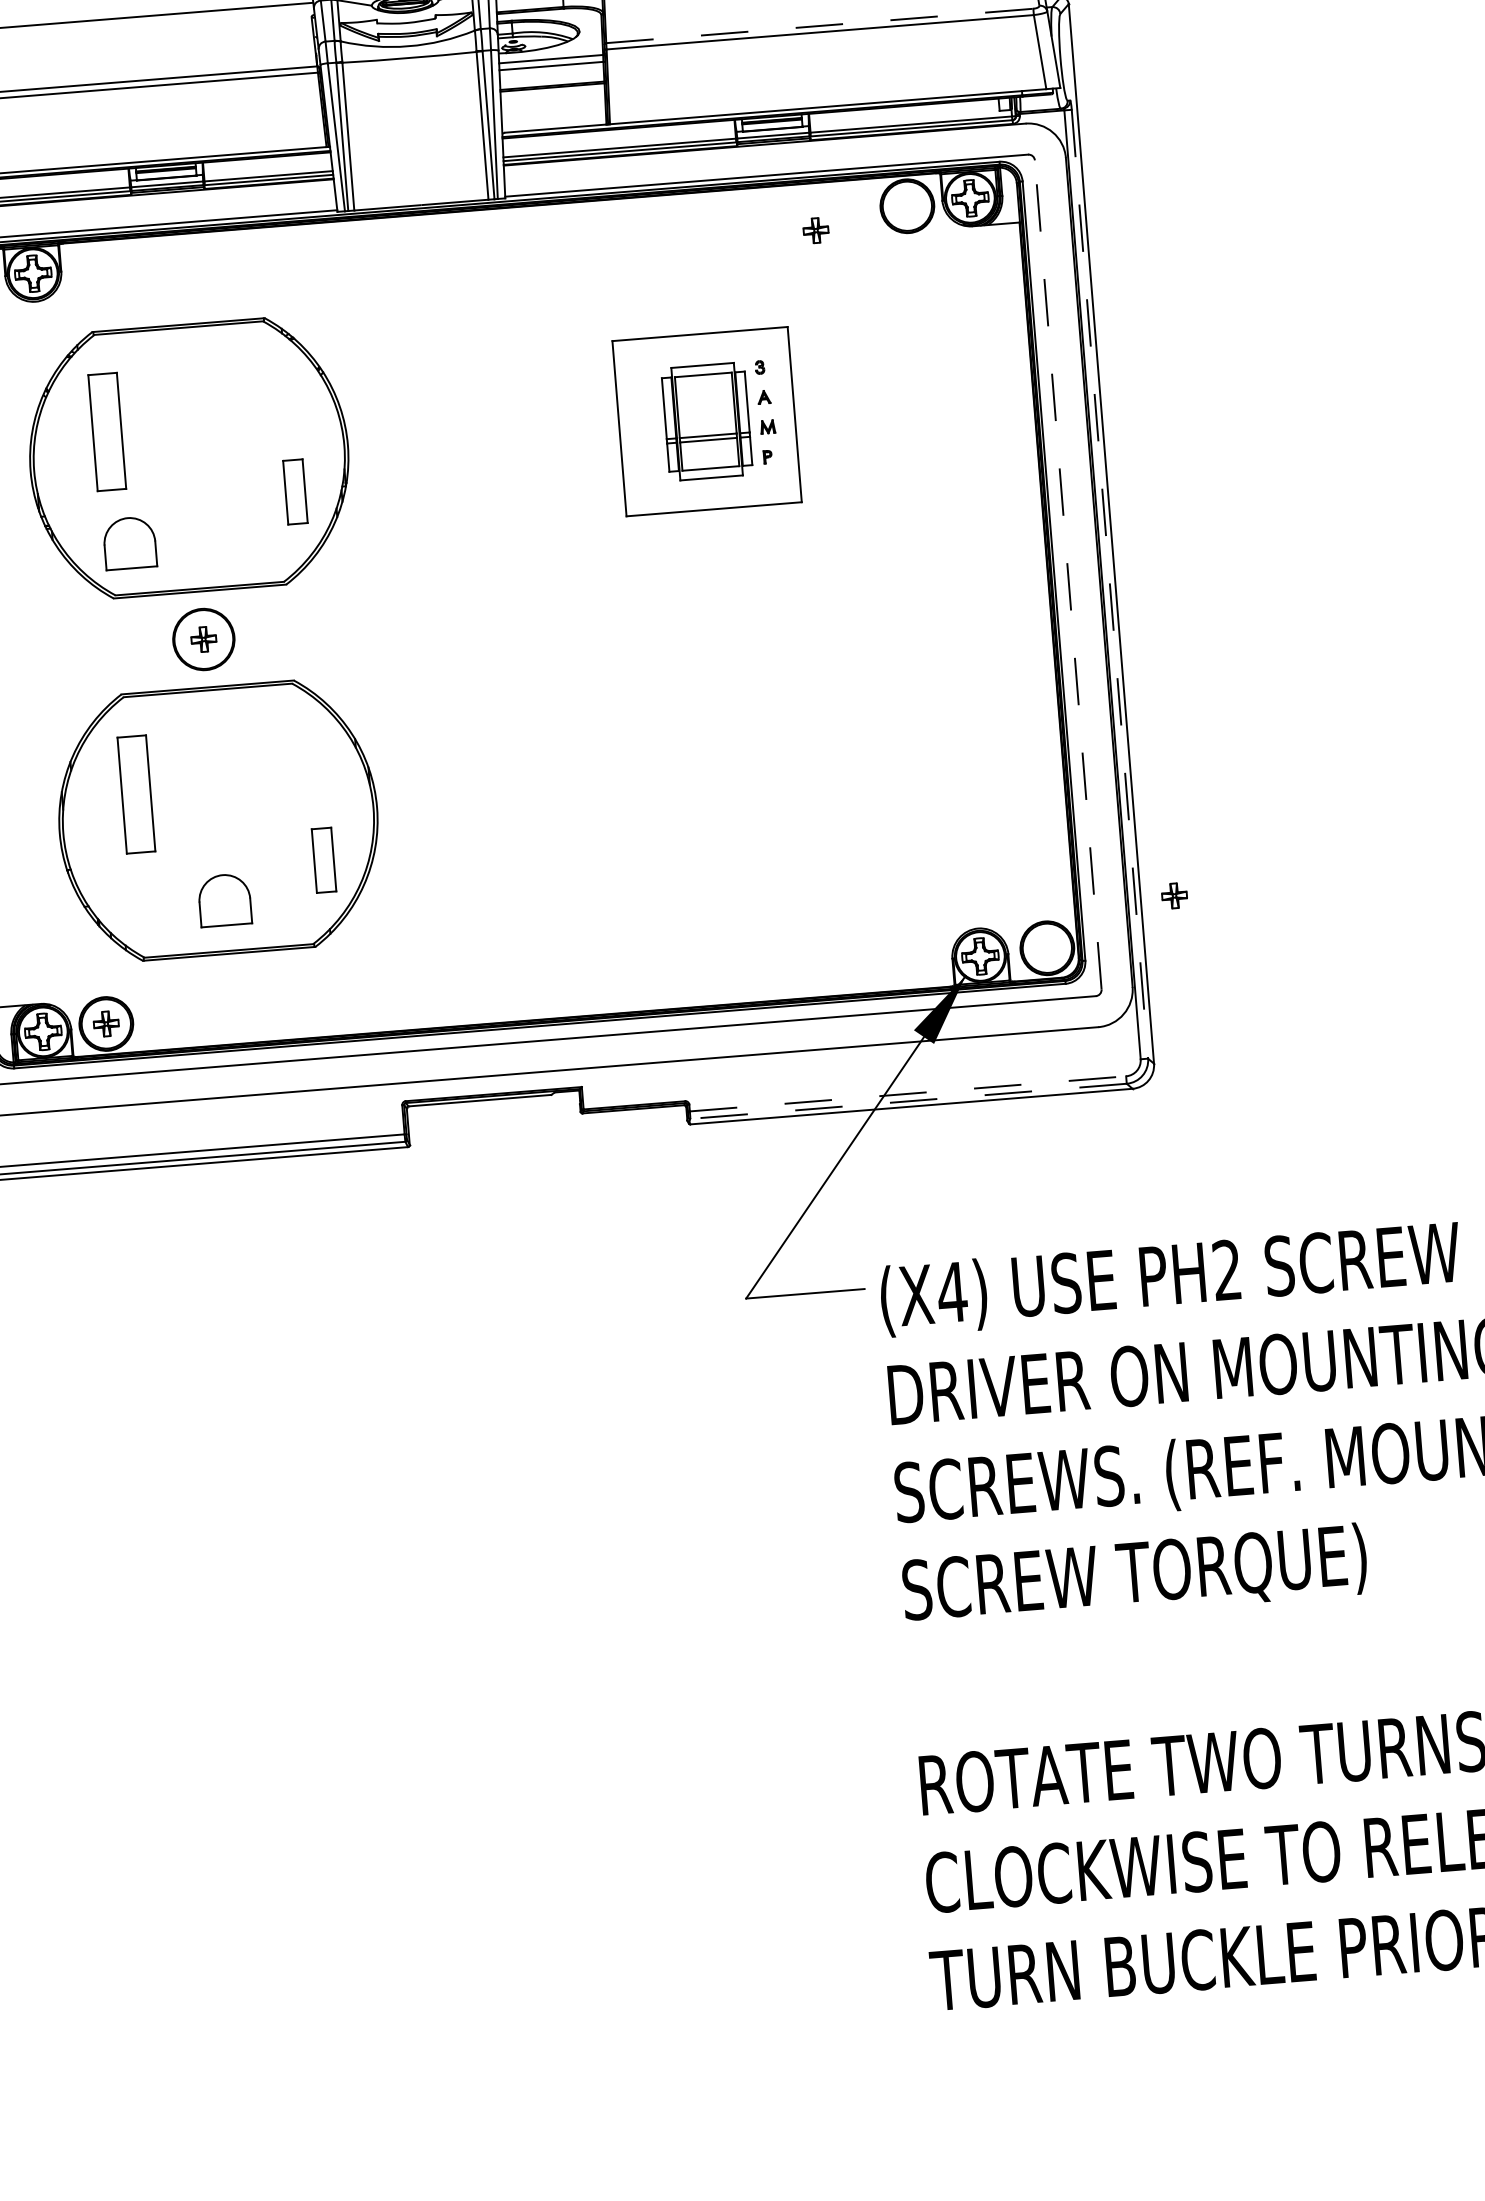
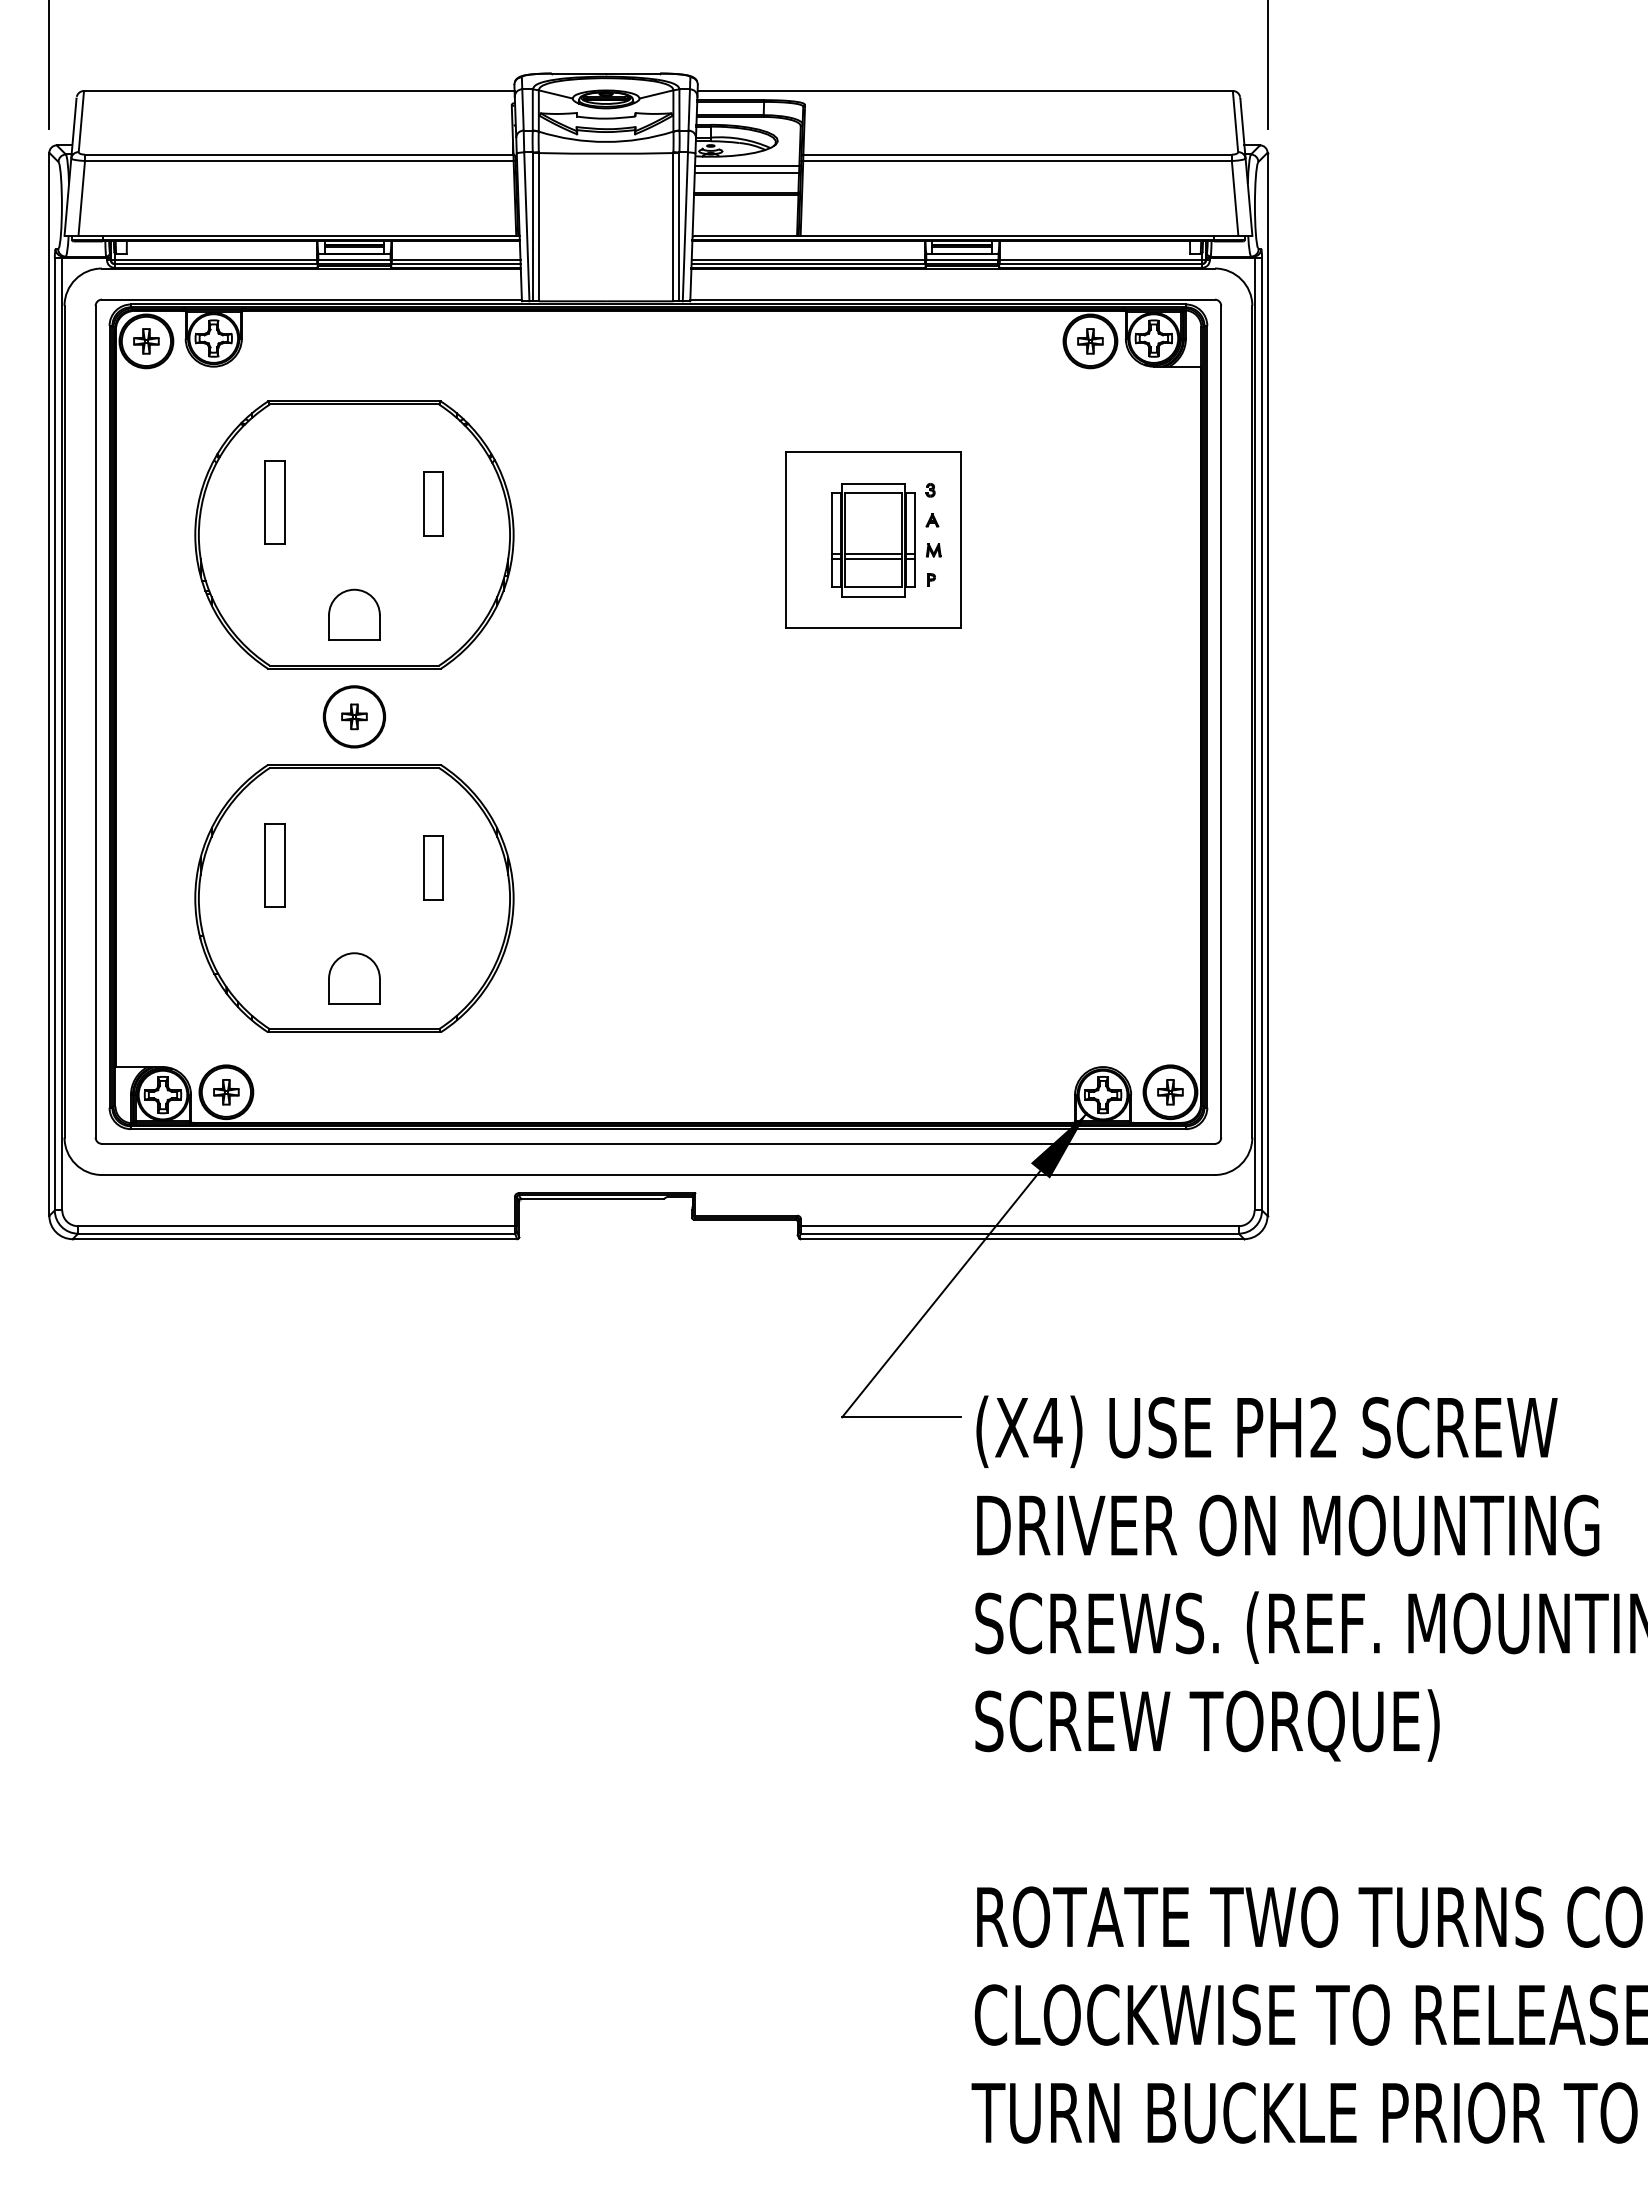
line: (820, 25) -> (1018, 154), dashed -> solid
part: (816, 230) -> (1090, 341), moved
part: (106, 432) -> (274, 502), size x0.71
part: (295, 491) -> (433, 503), moved
part: (129, 542) -> (354, 614), moved
line: (1068, 574) -> (1221, 721), dashed -> solid
line: (1110, 584) -> (1262, 734), dashed -> solid
part: (136, 794) -> (274, 865), size x0.71
part: (323, 860) -> (433, 867), moved
part: (1174, 896) -> (1170, 1092), moved
line: (907, 1094) -> (1019, 1226), dashed -> solid
line: (908, 1101) -> (1019, 1233), dashed -> solid

